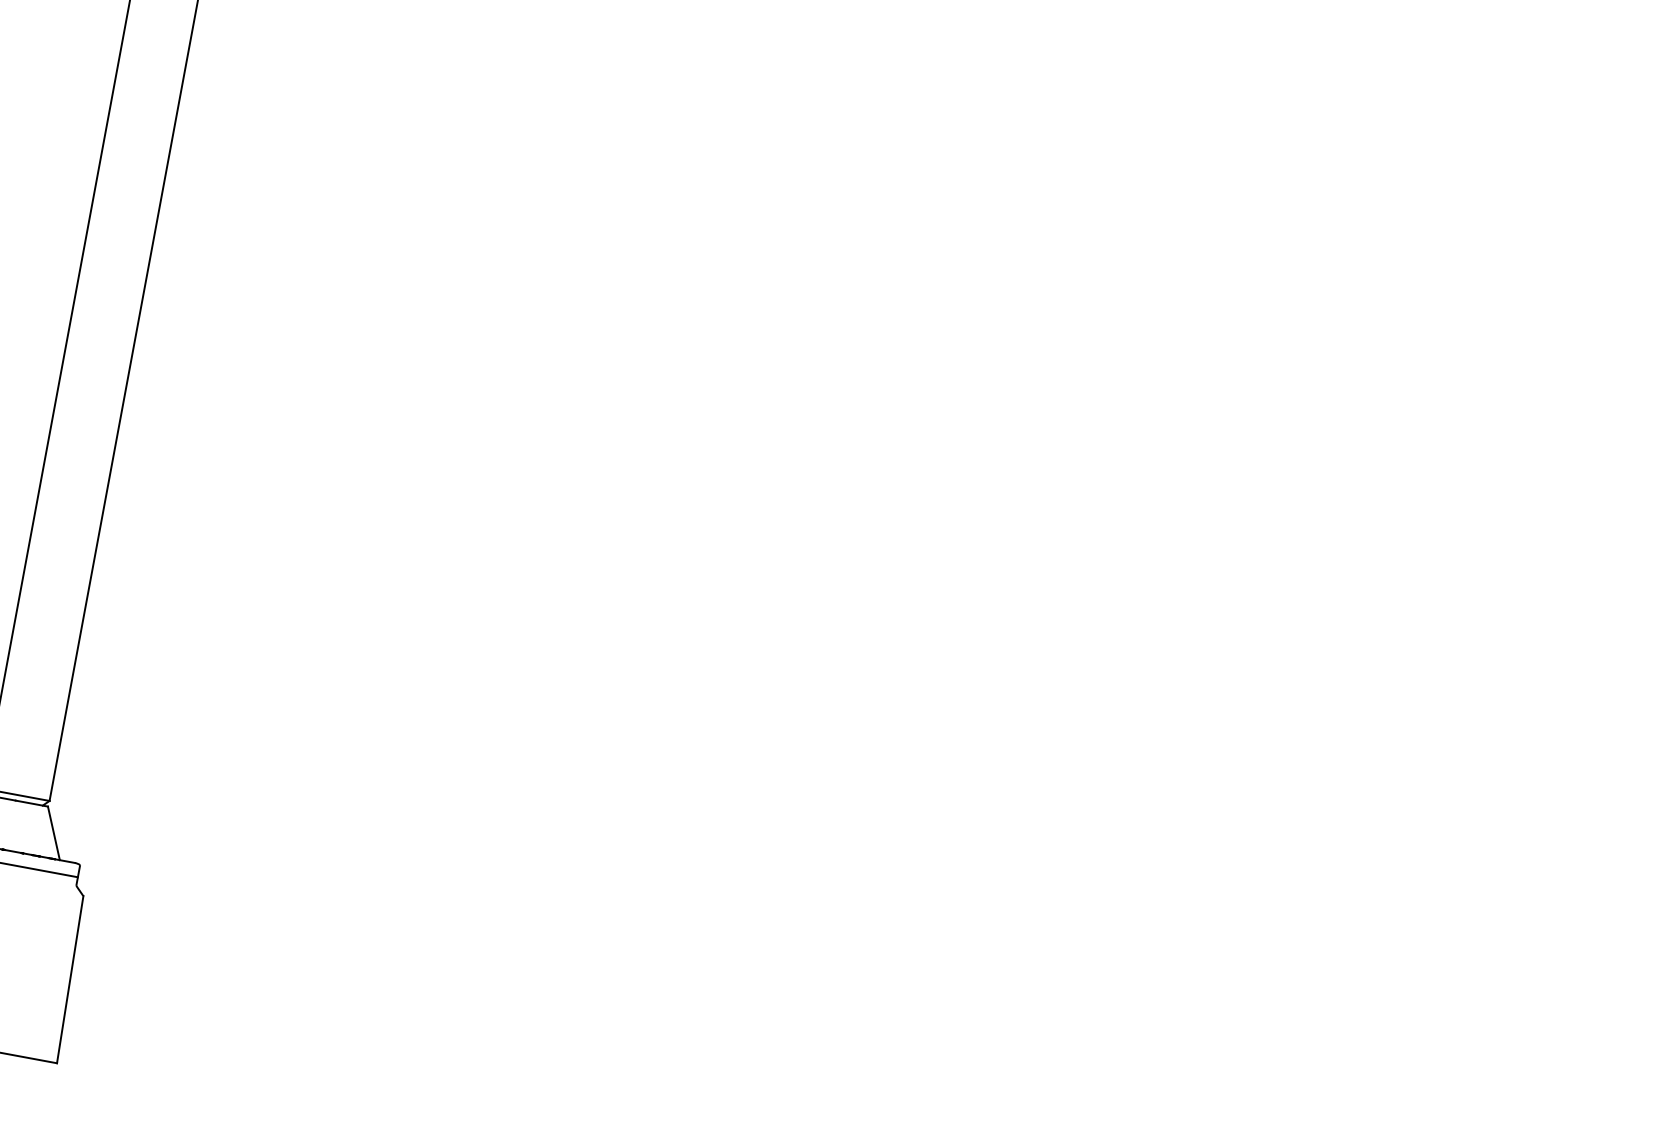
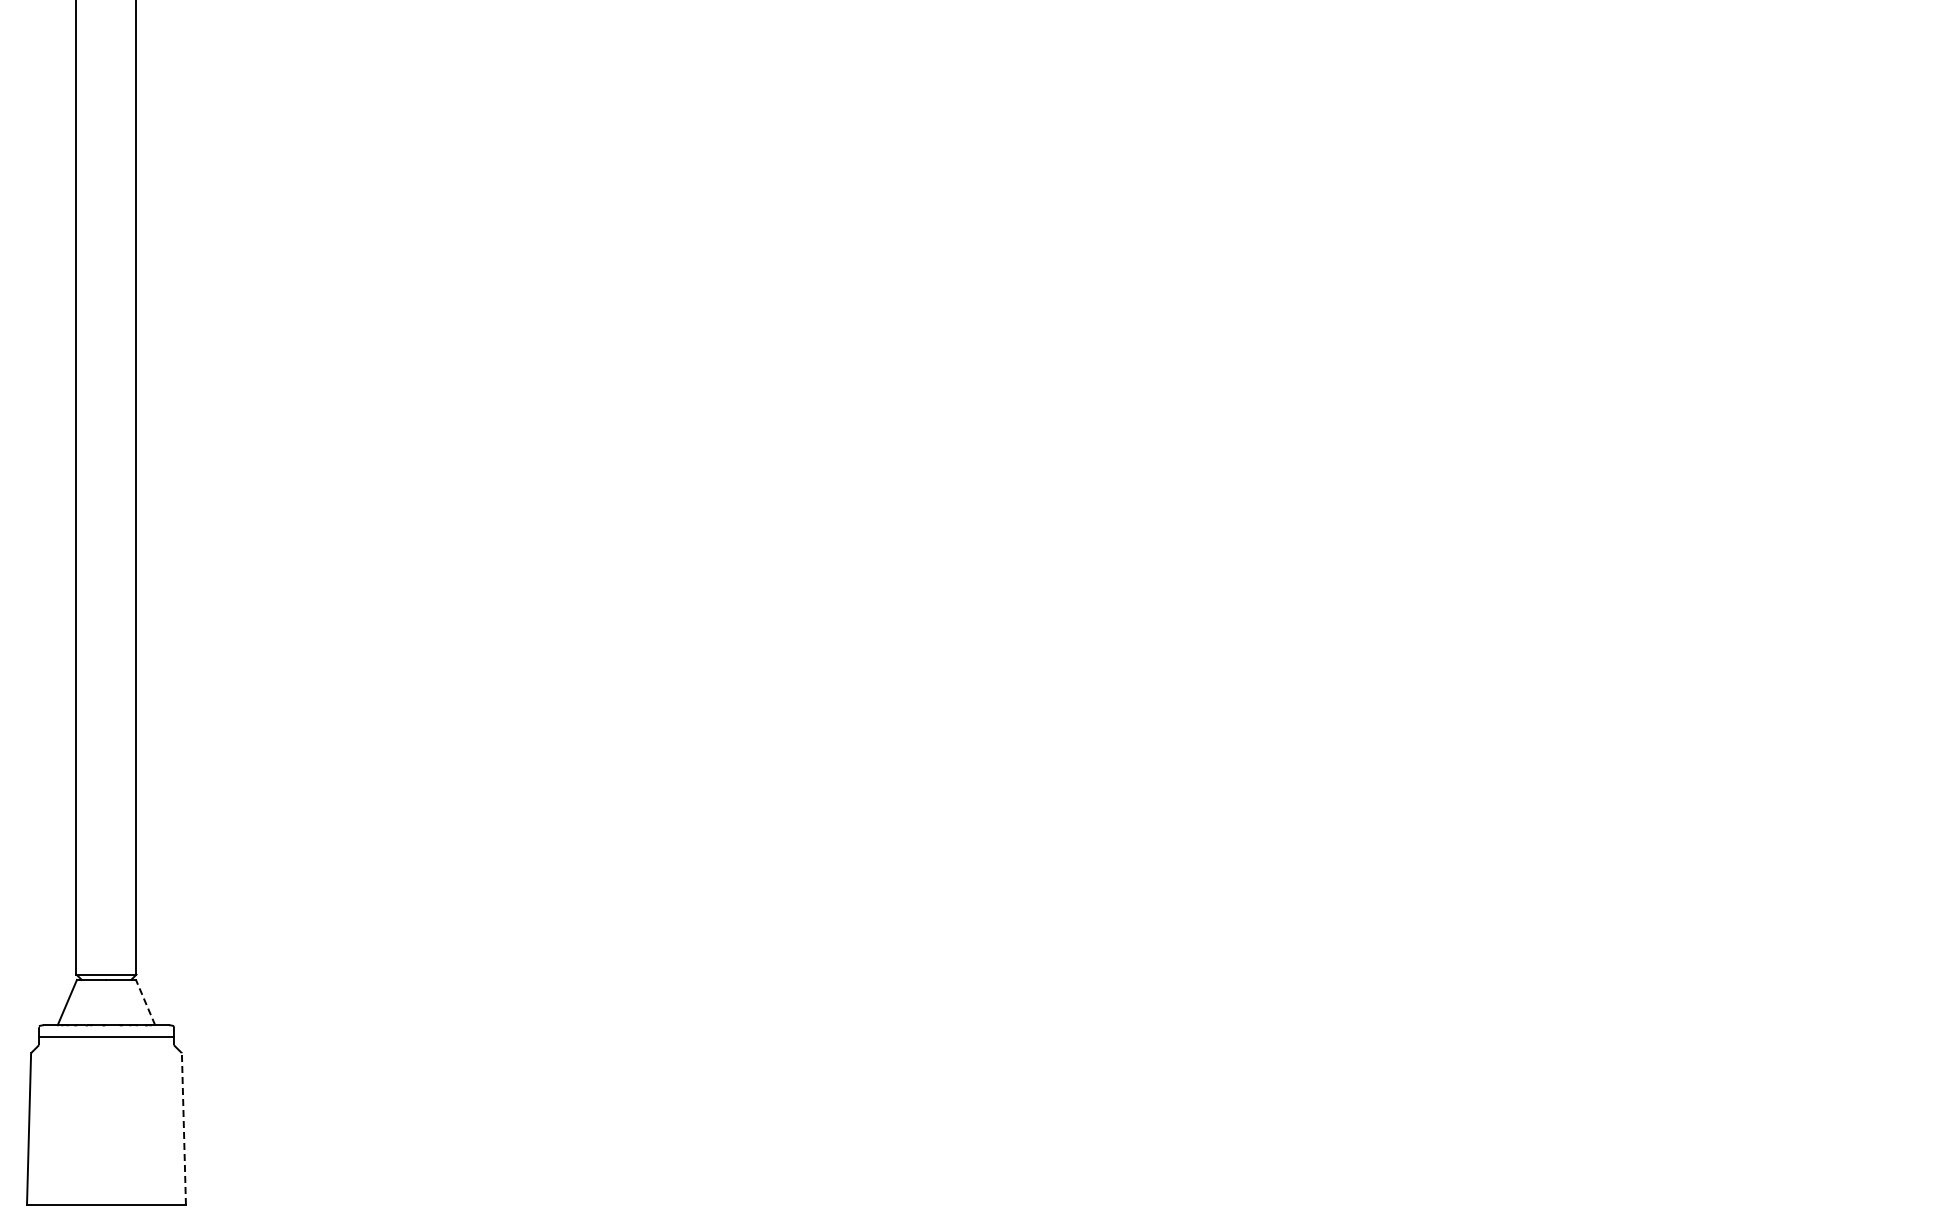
line: (53, 833) -> (145, 1002), solid -> dashed
line: (69, 980) -> (183, 1129), solid -> dashed

